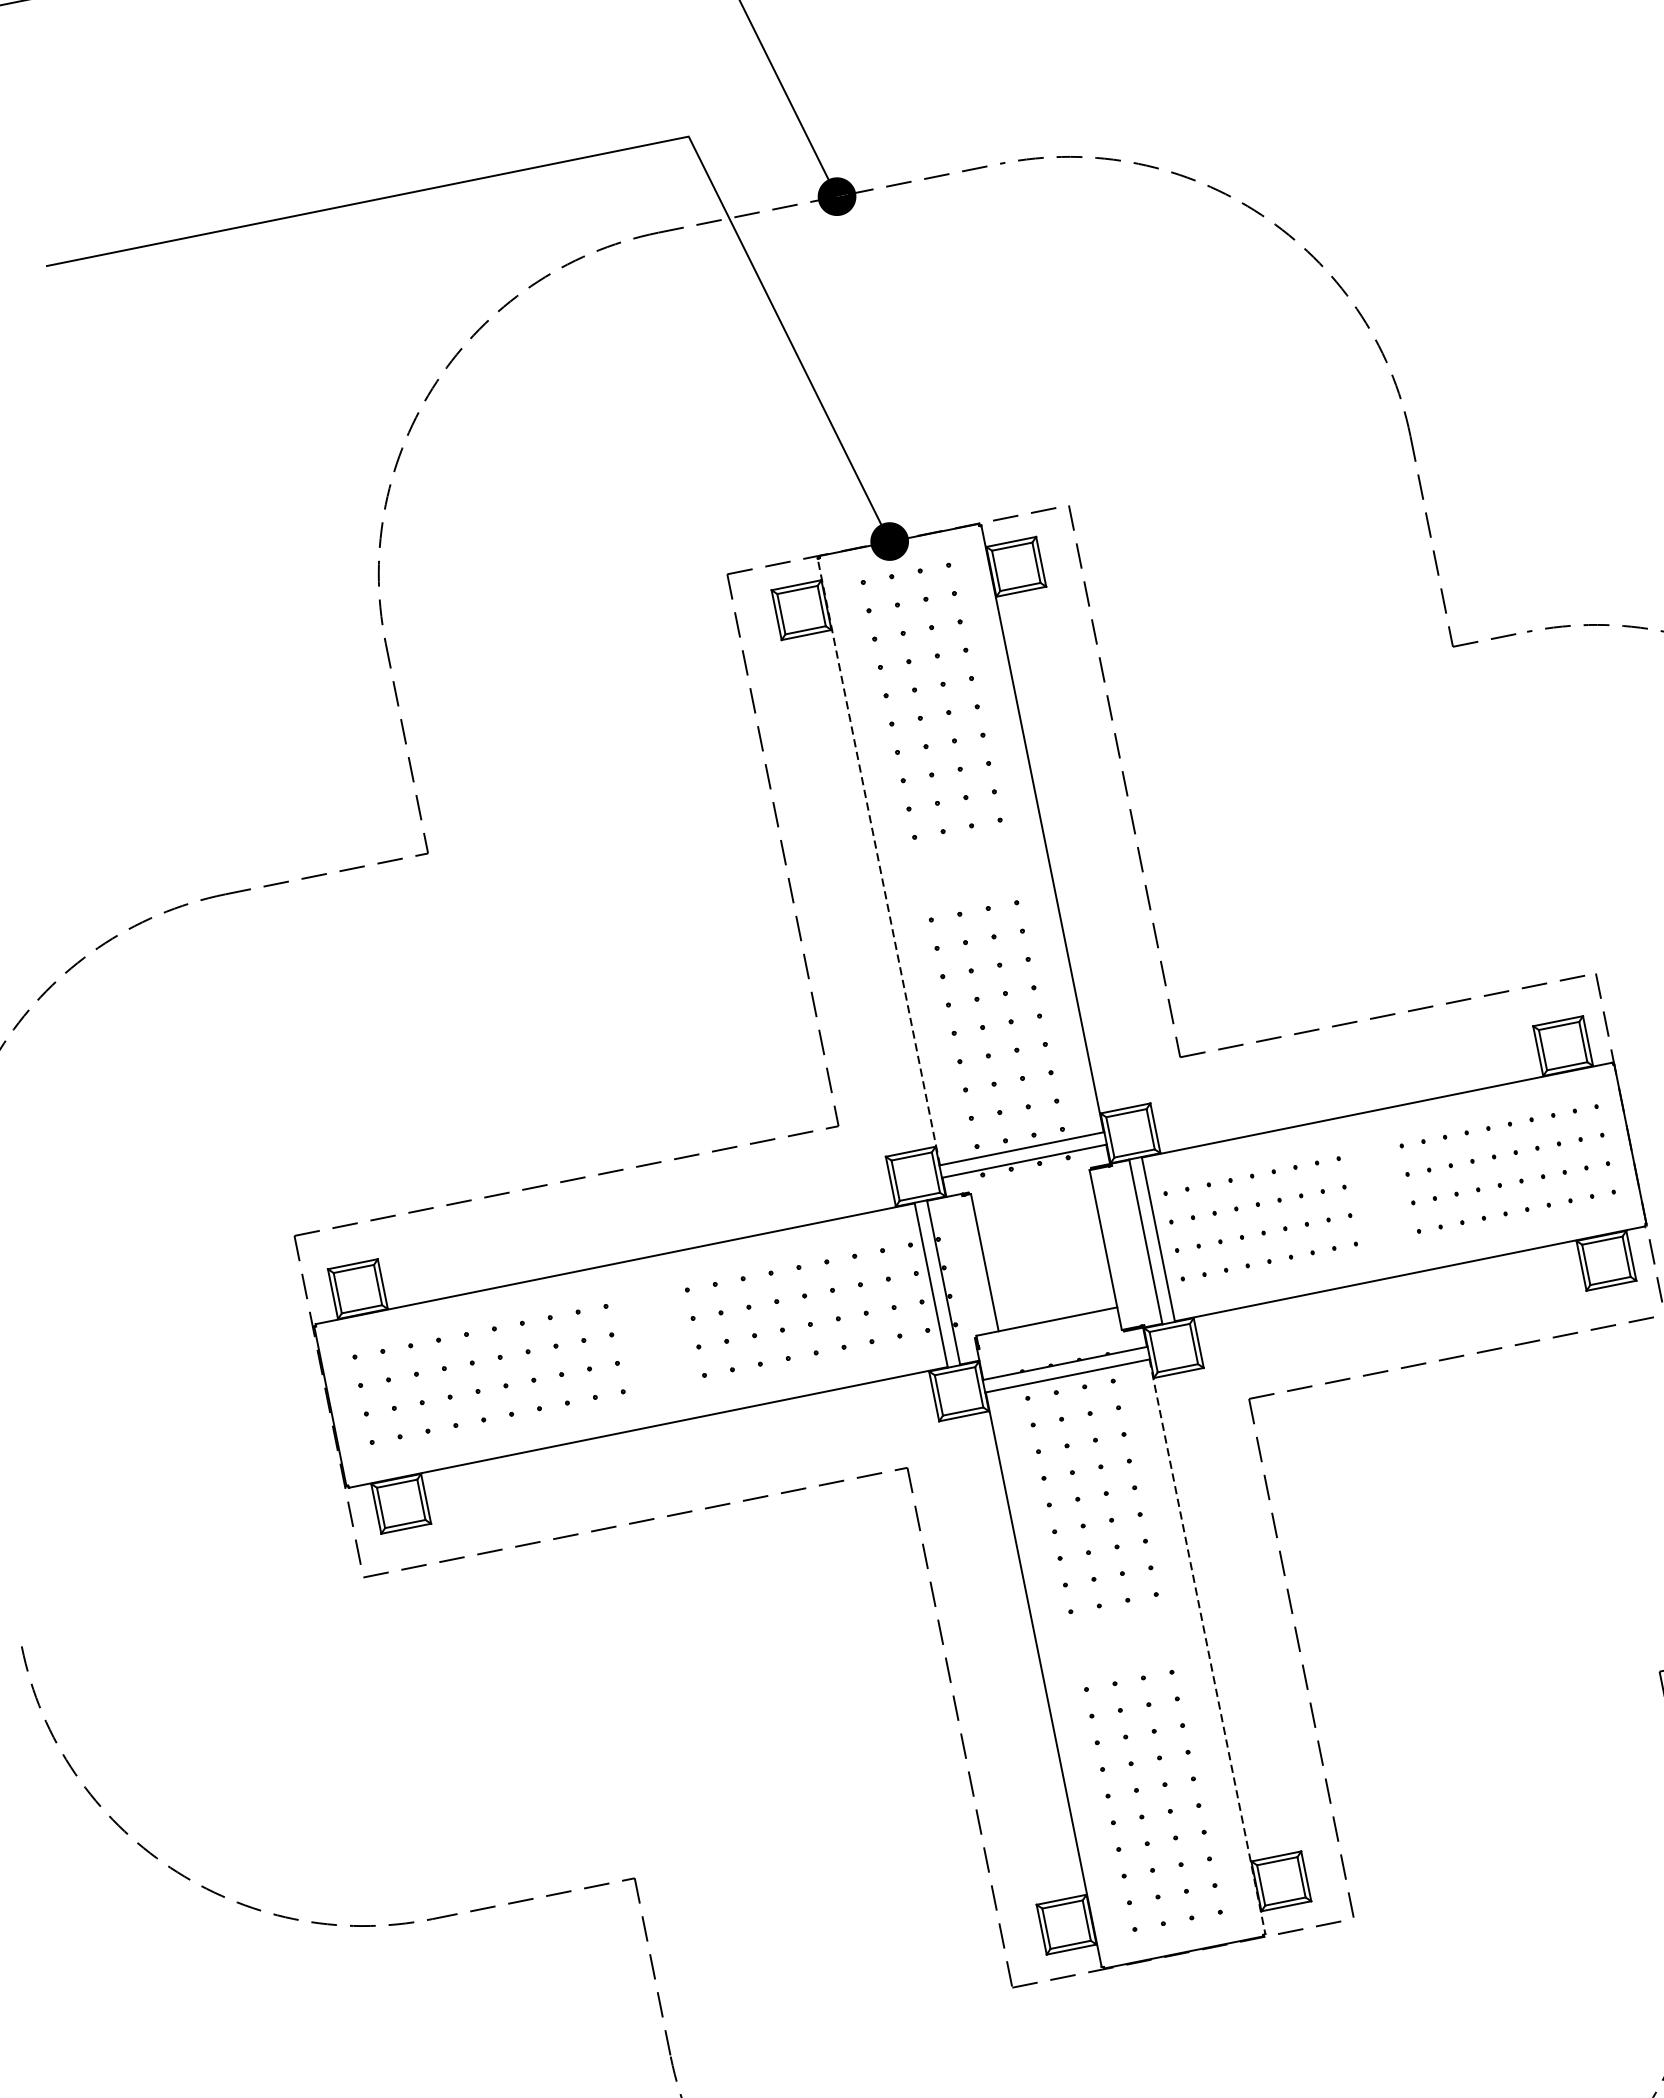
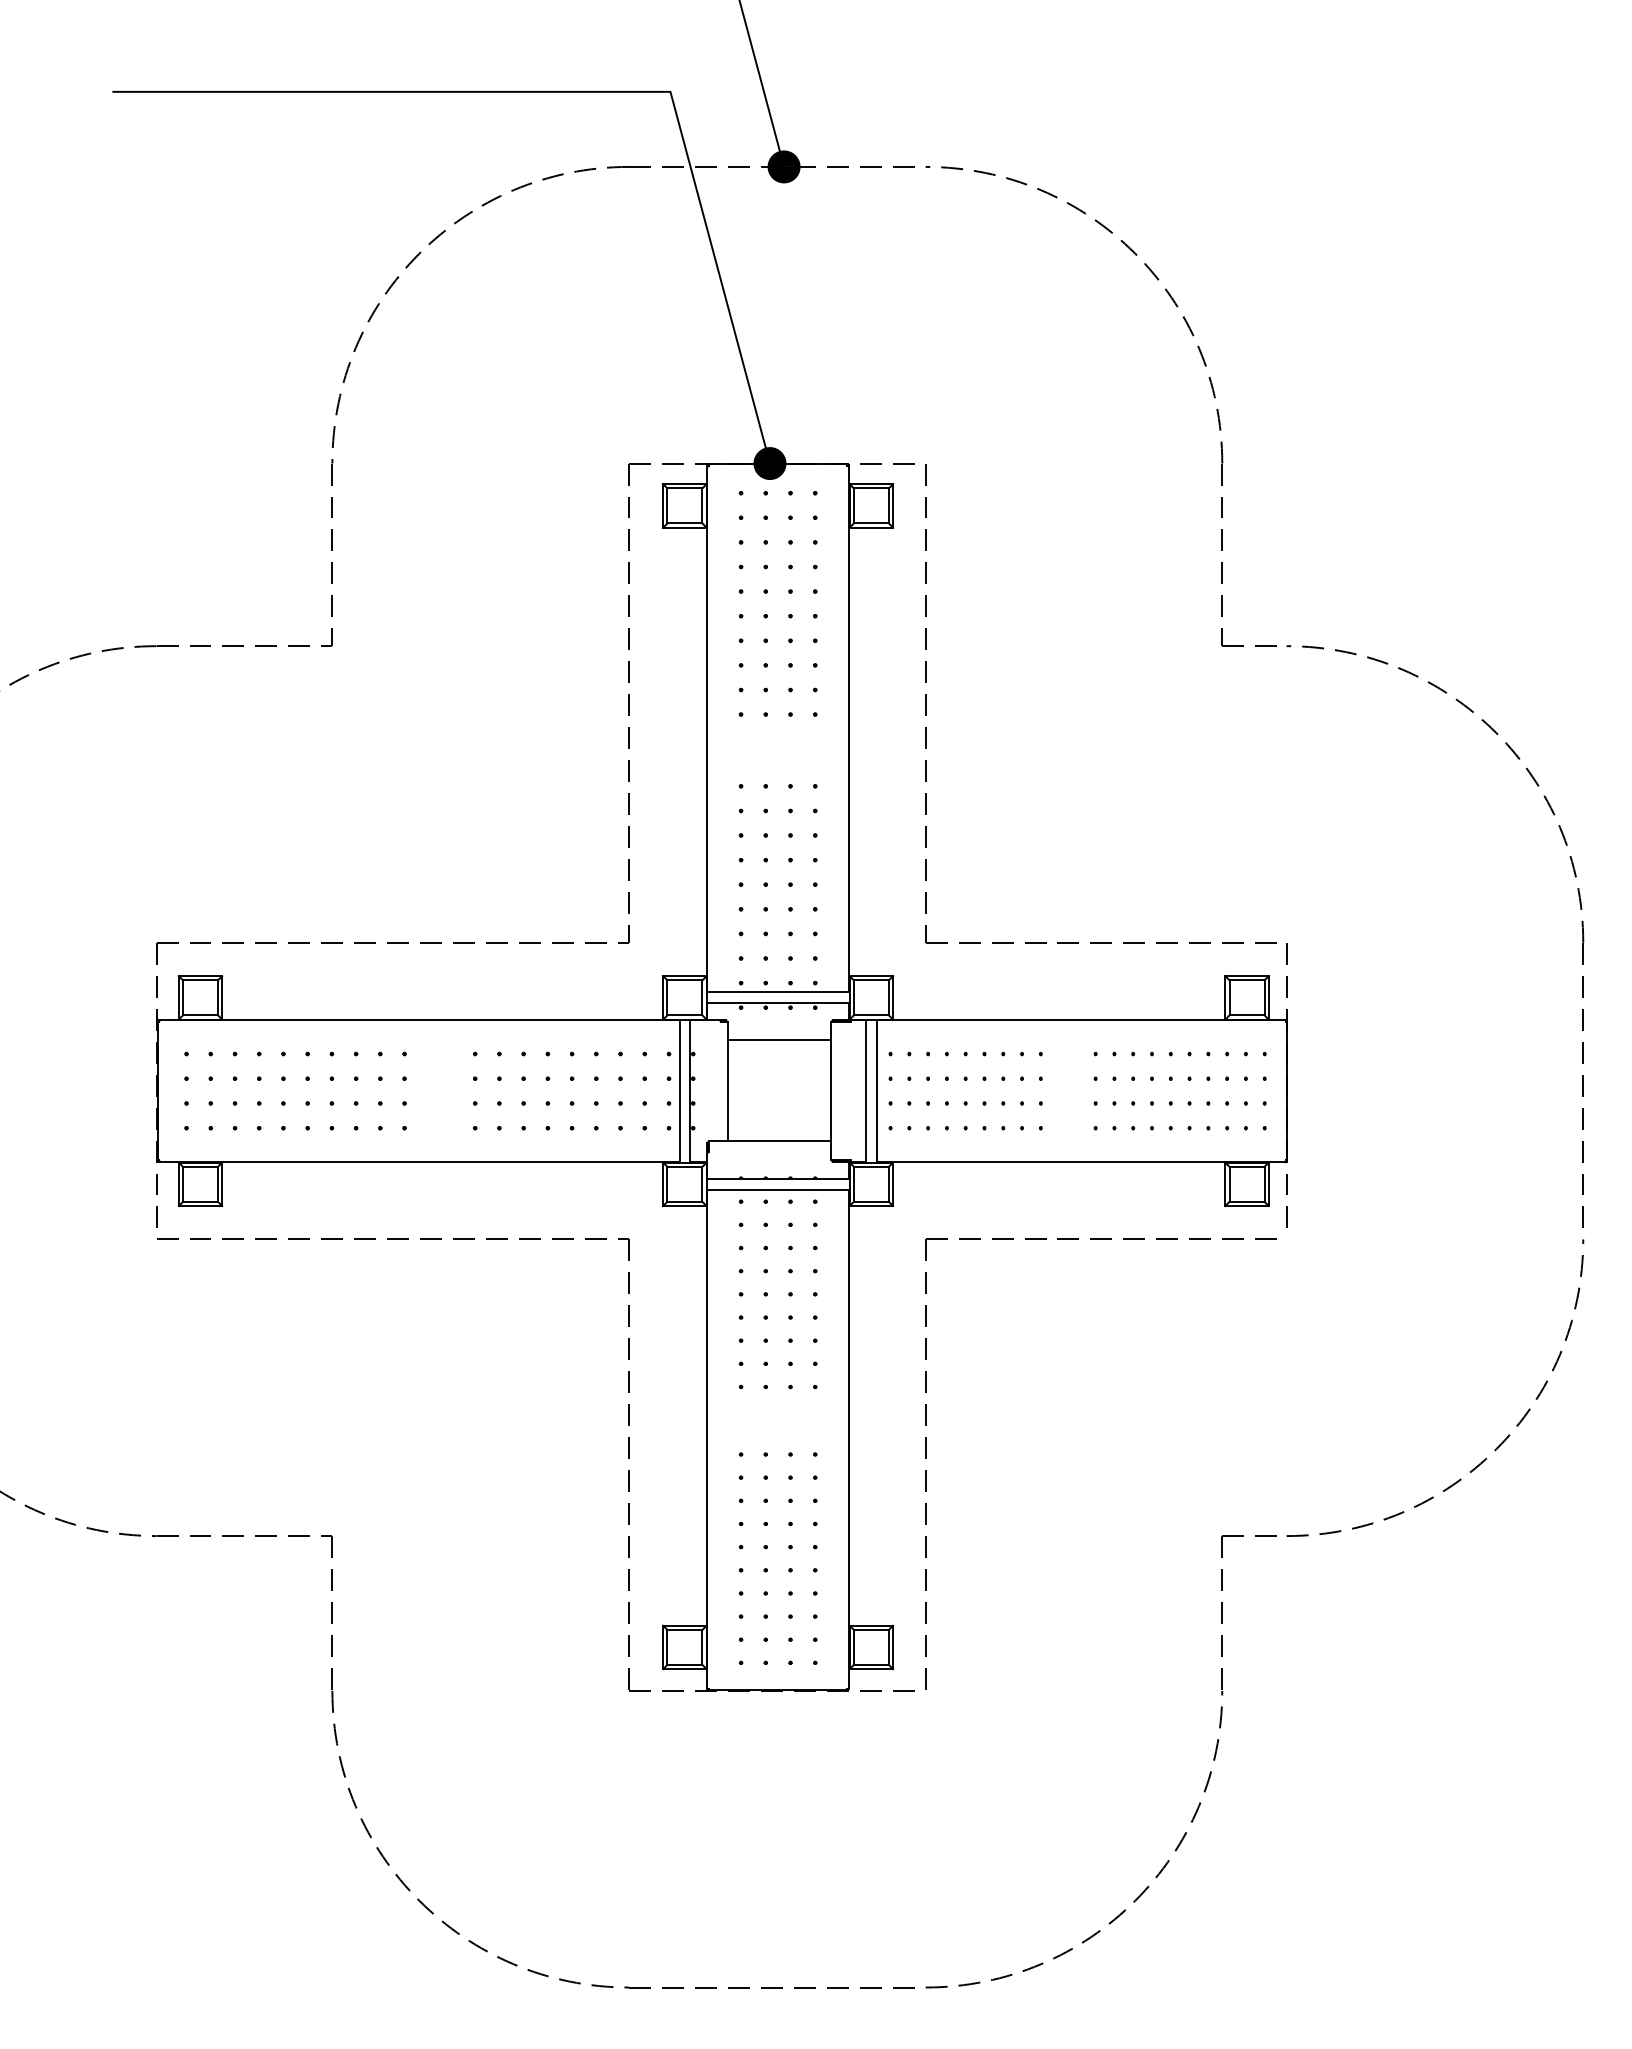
line: (879, 861) -> (707, 728), dashed -> solid
line: (1034, 1203) -> (779, 1040), added
line: (1207, 1647) -> (849, 1439), dashed -> solid

